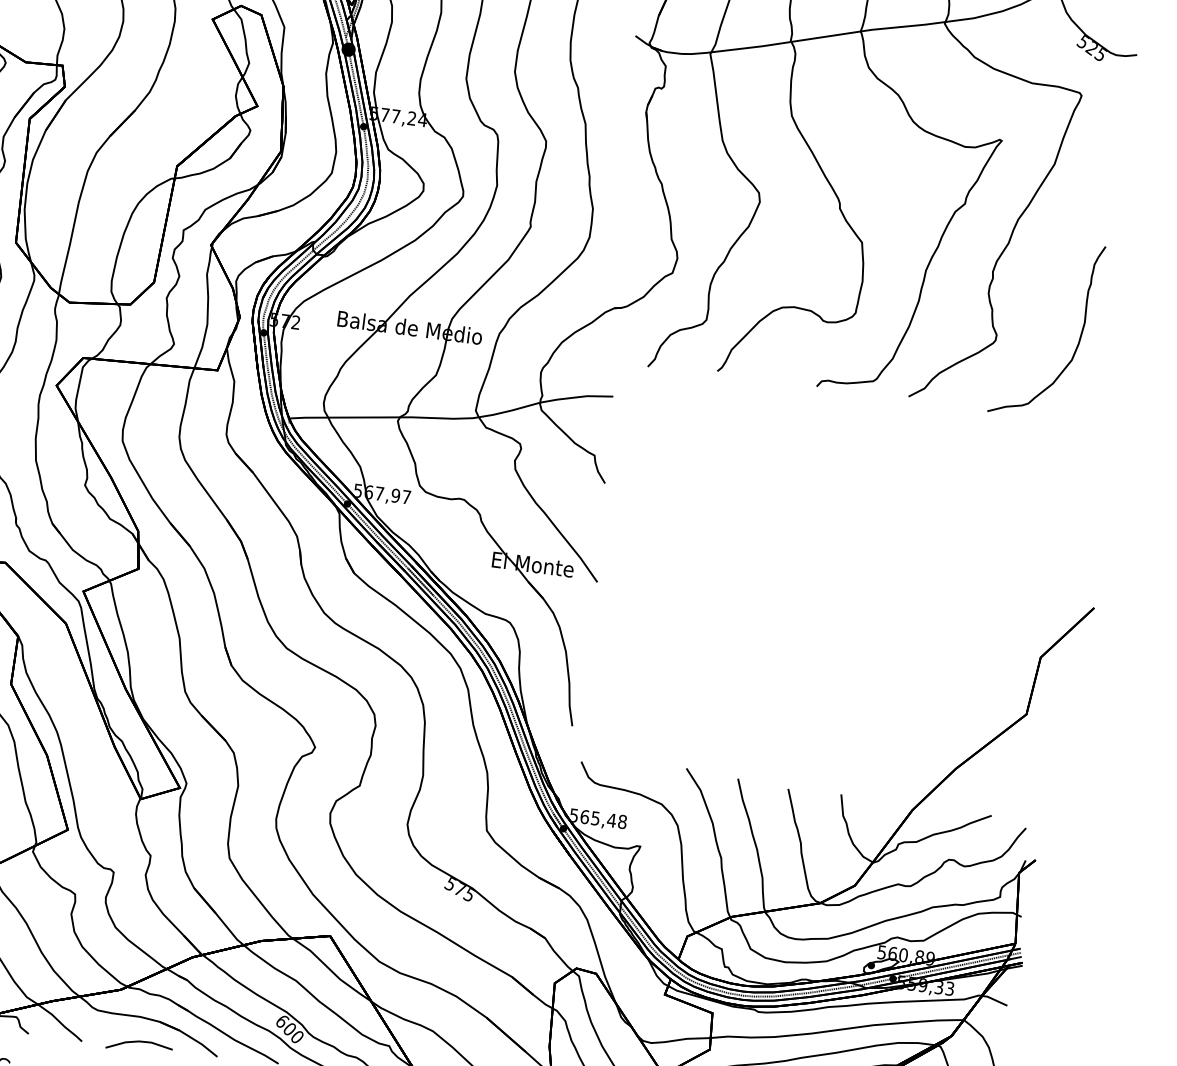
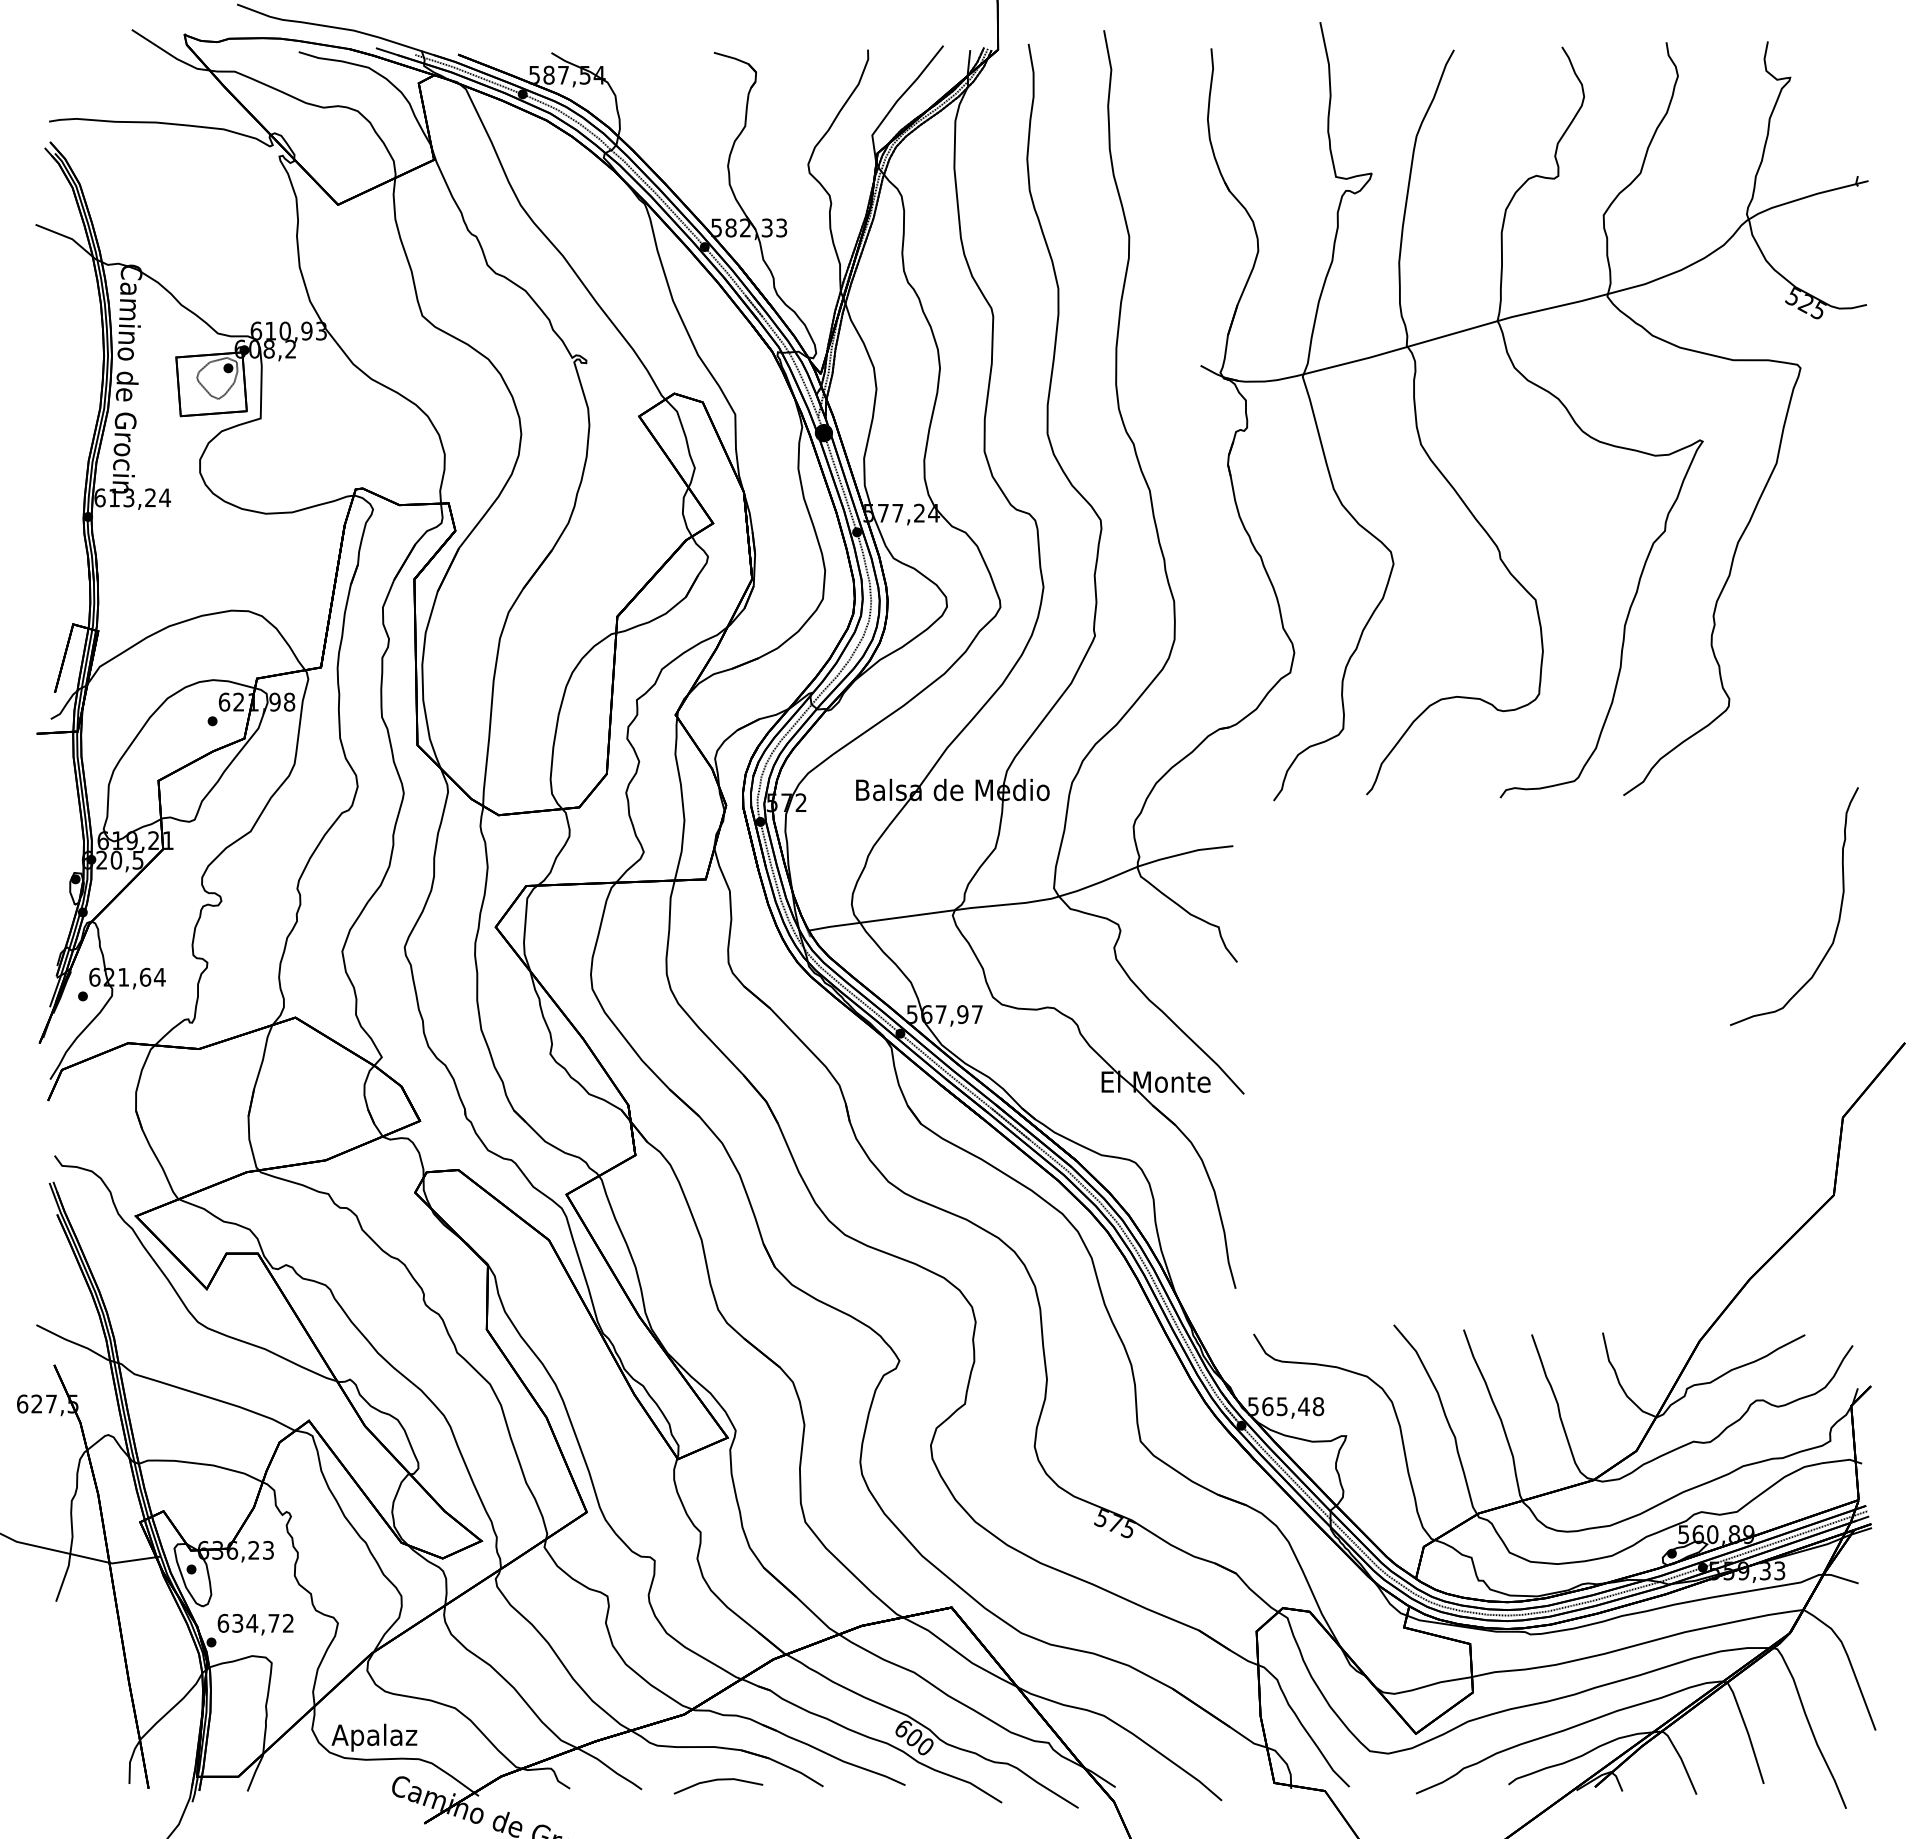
curve: (1079, 336) -> (1839, 910), moved

